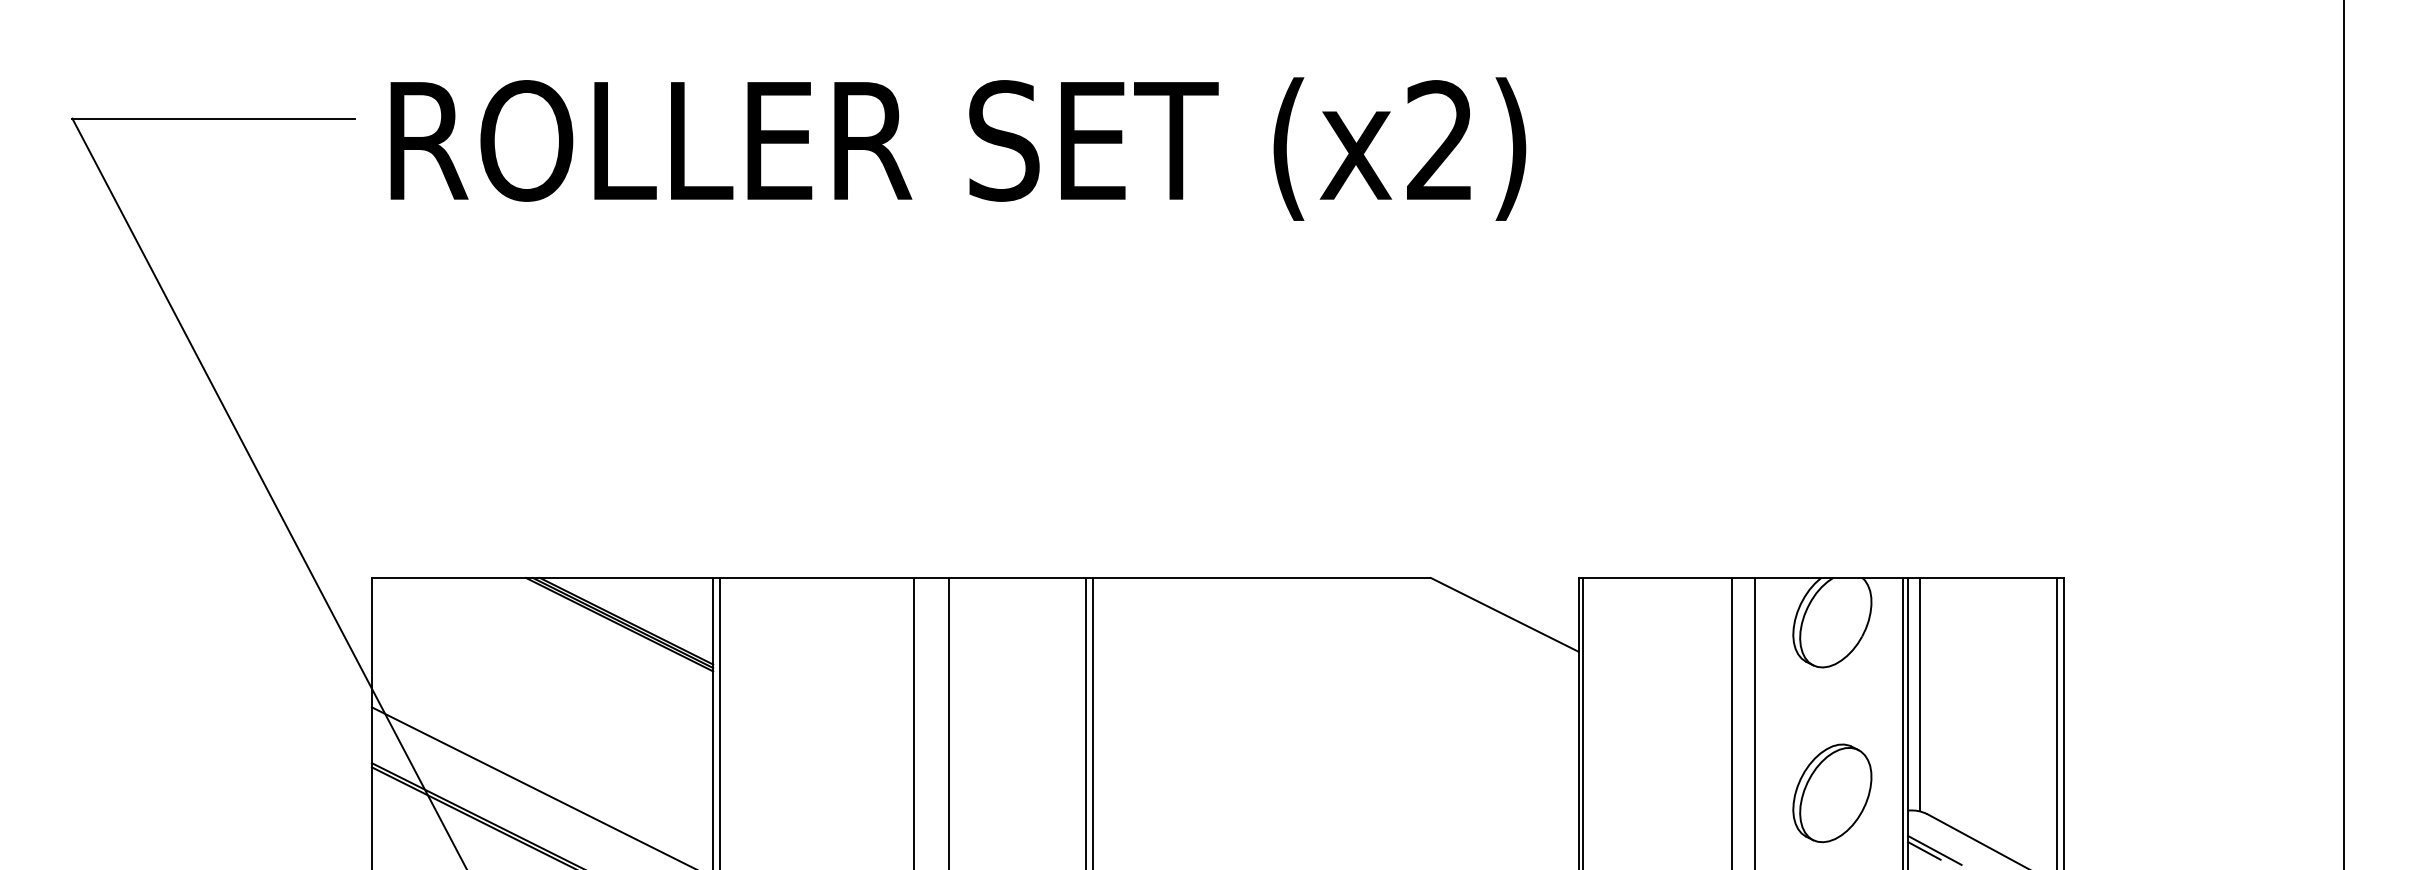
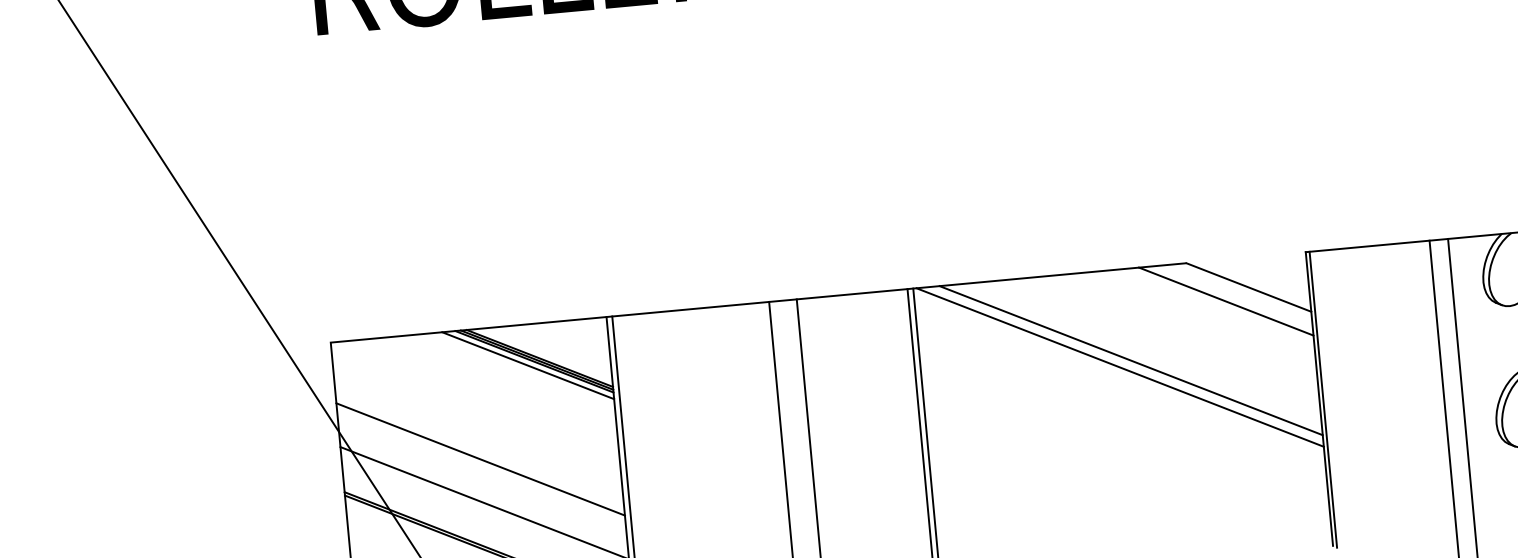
line: (611, 628) -> (528, 365), added
line: (1475, 629) -> (1226, 301), added
line: (1351, 691) -> (1130, 360), added
line: (1337, 698) -> (1119, 367), added
line: (542, 738) -> (480, 459), added

